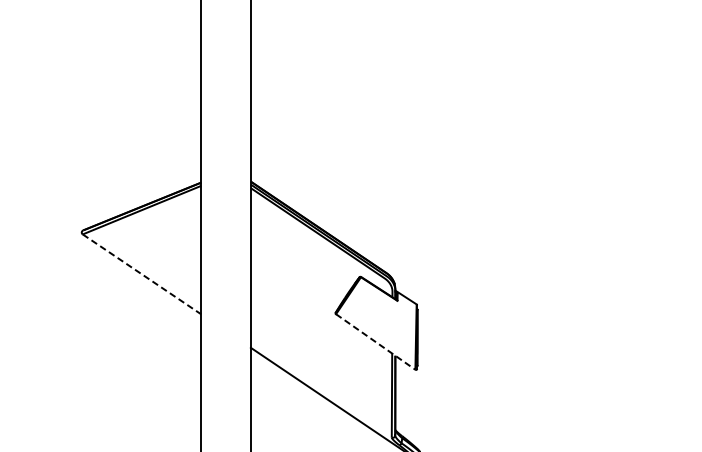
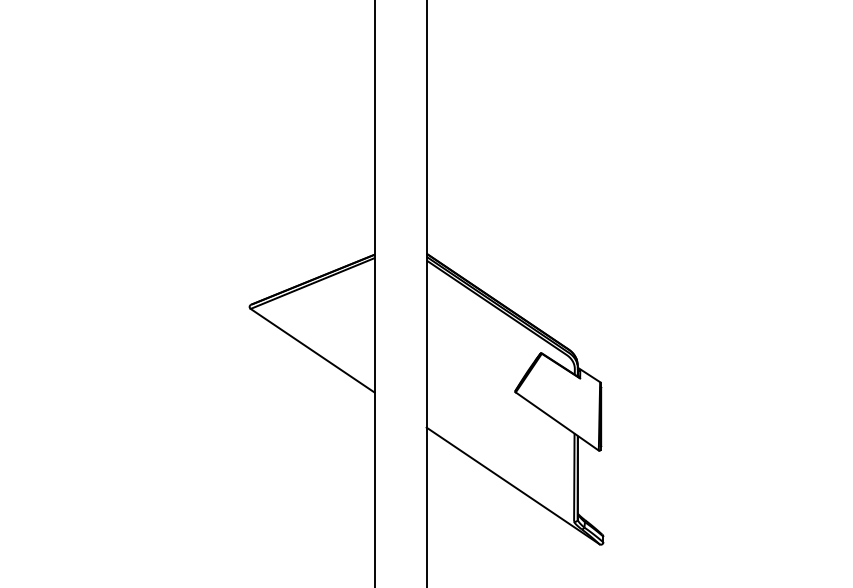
line: (141, 274) -> (312, 350), dashed -> solid
line: (375, 341) -> (557, 421), dashed -> solid

